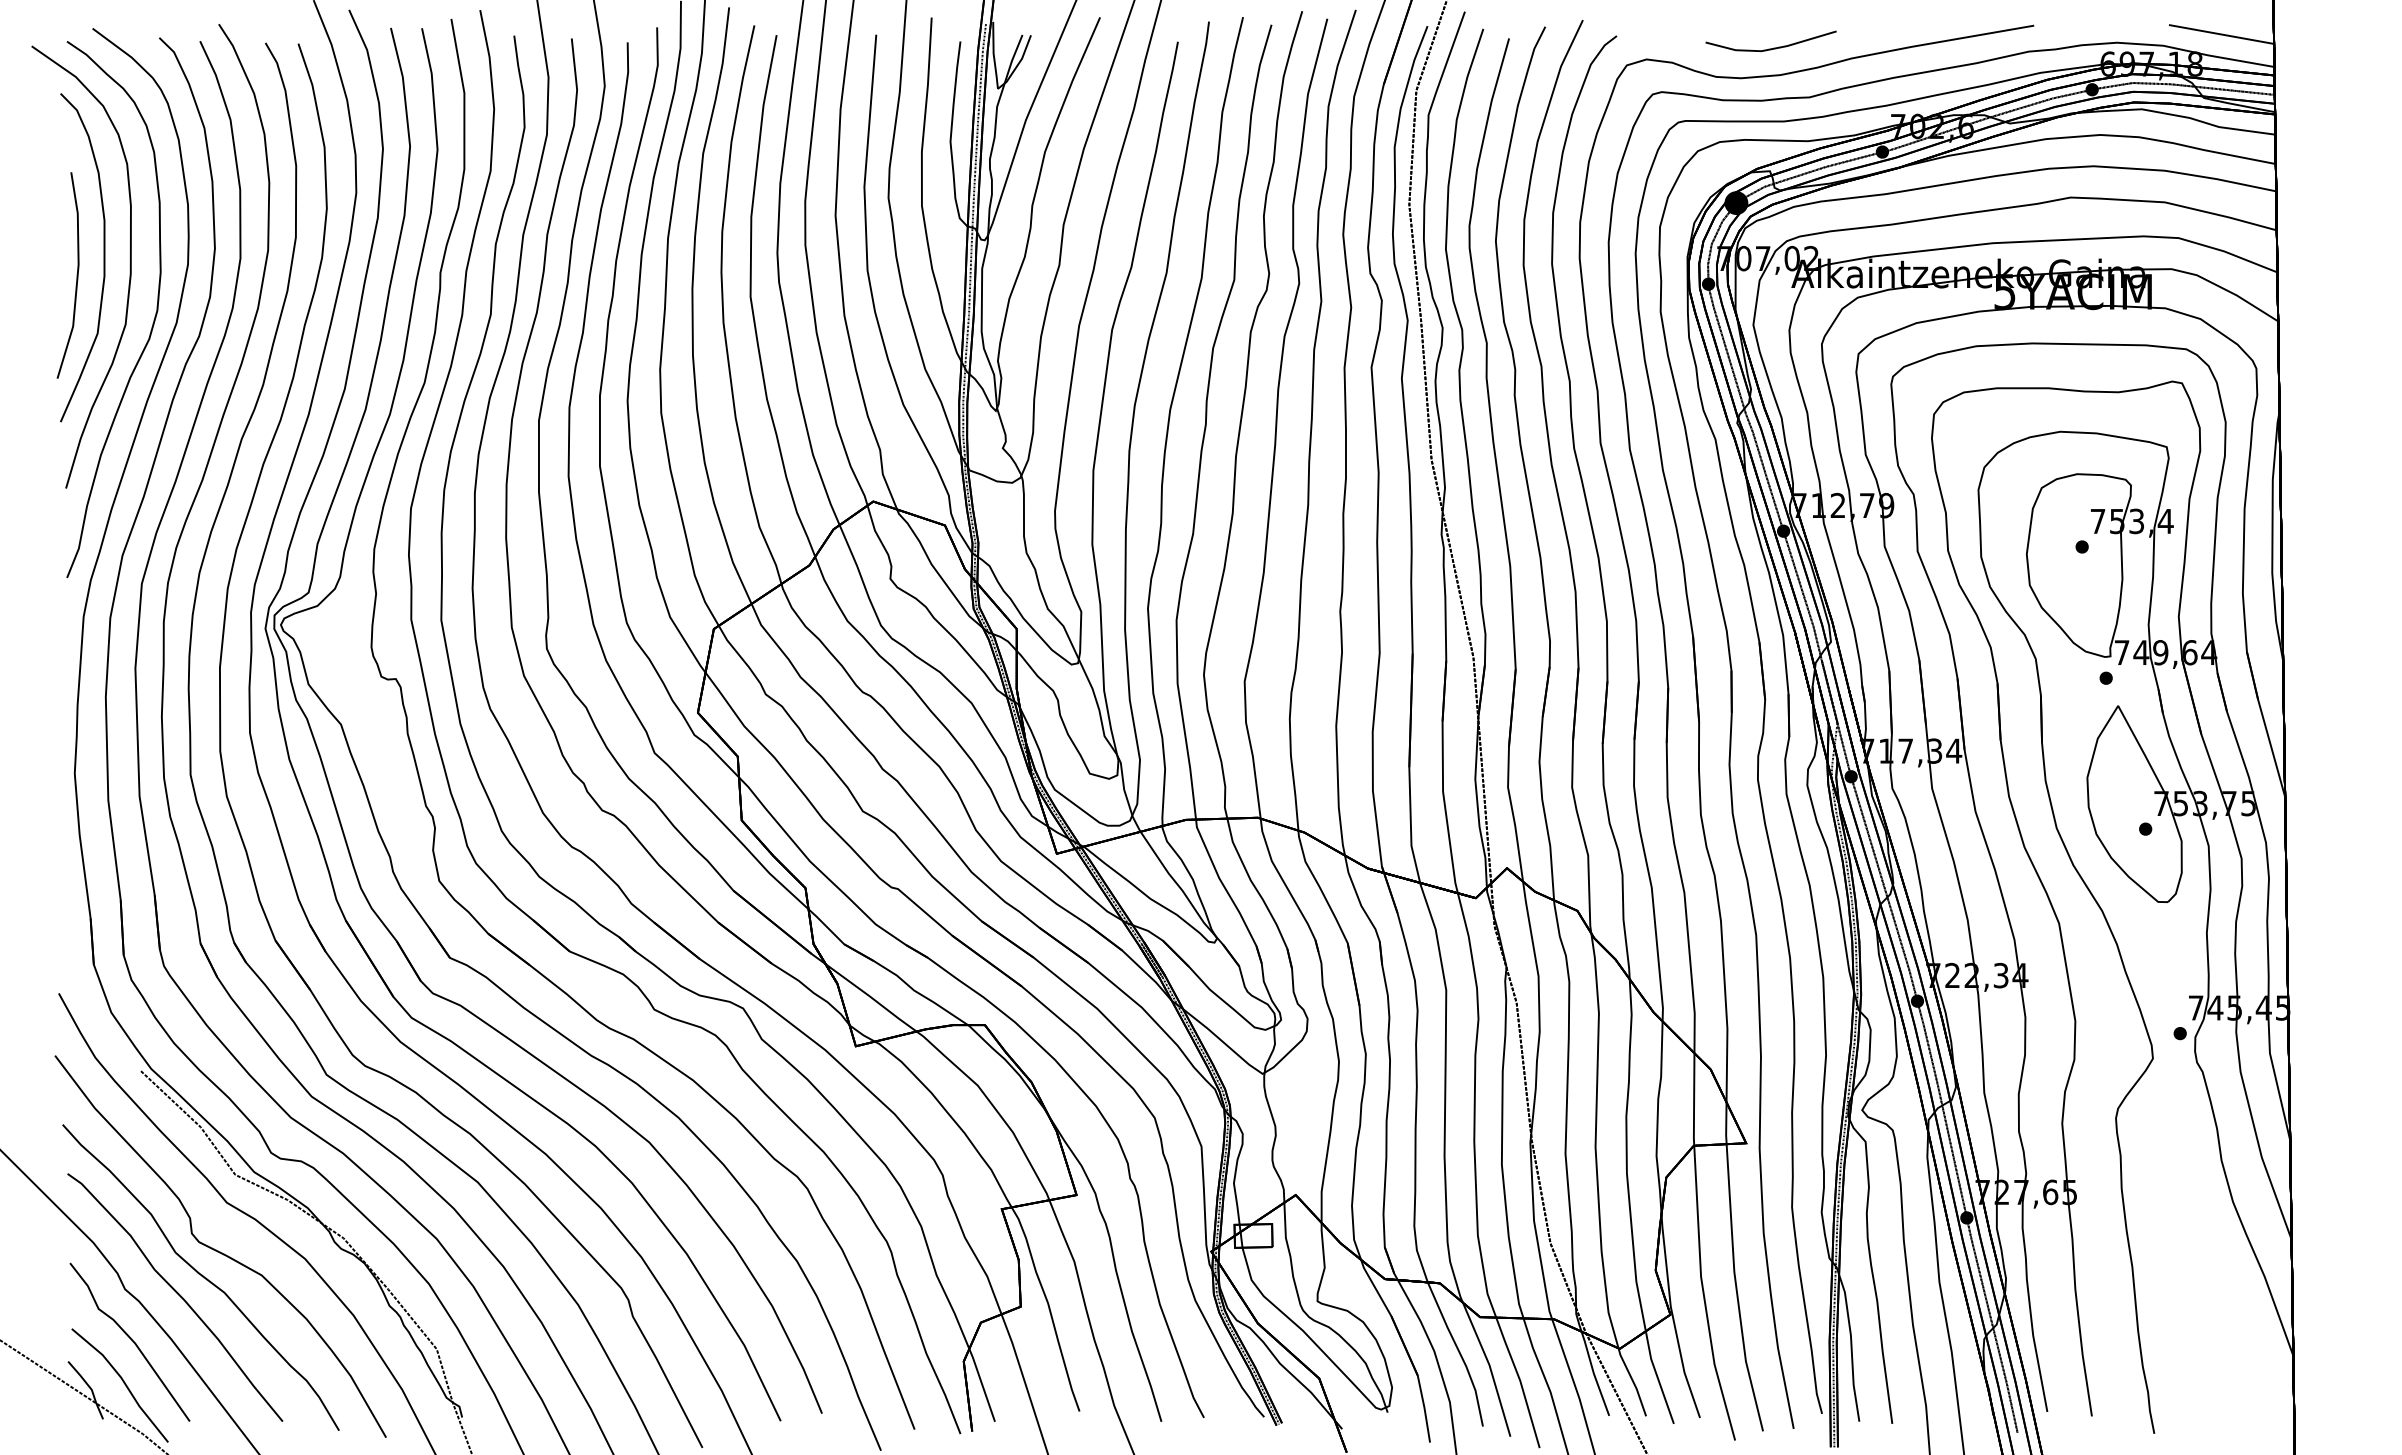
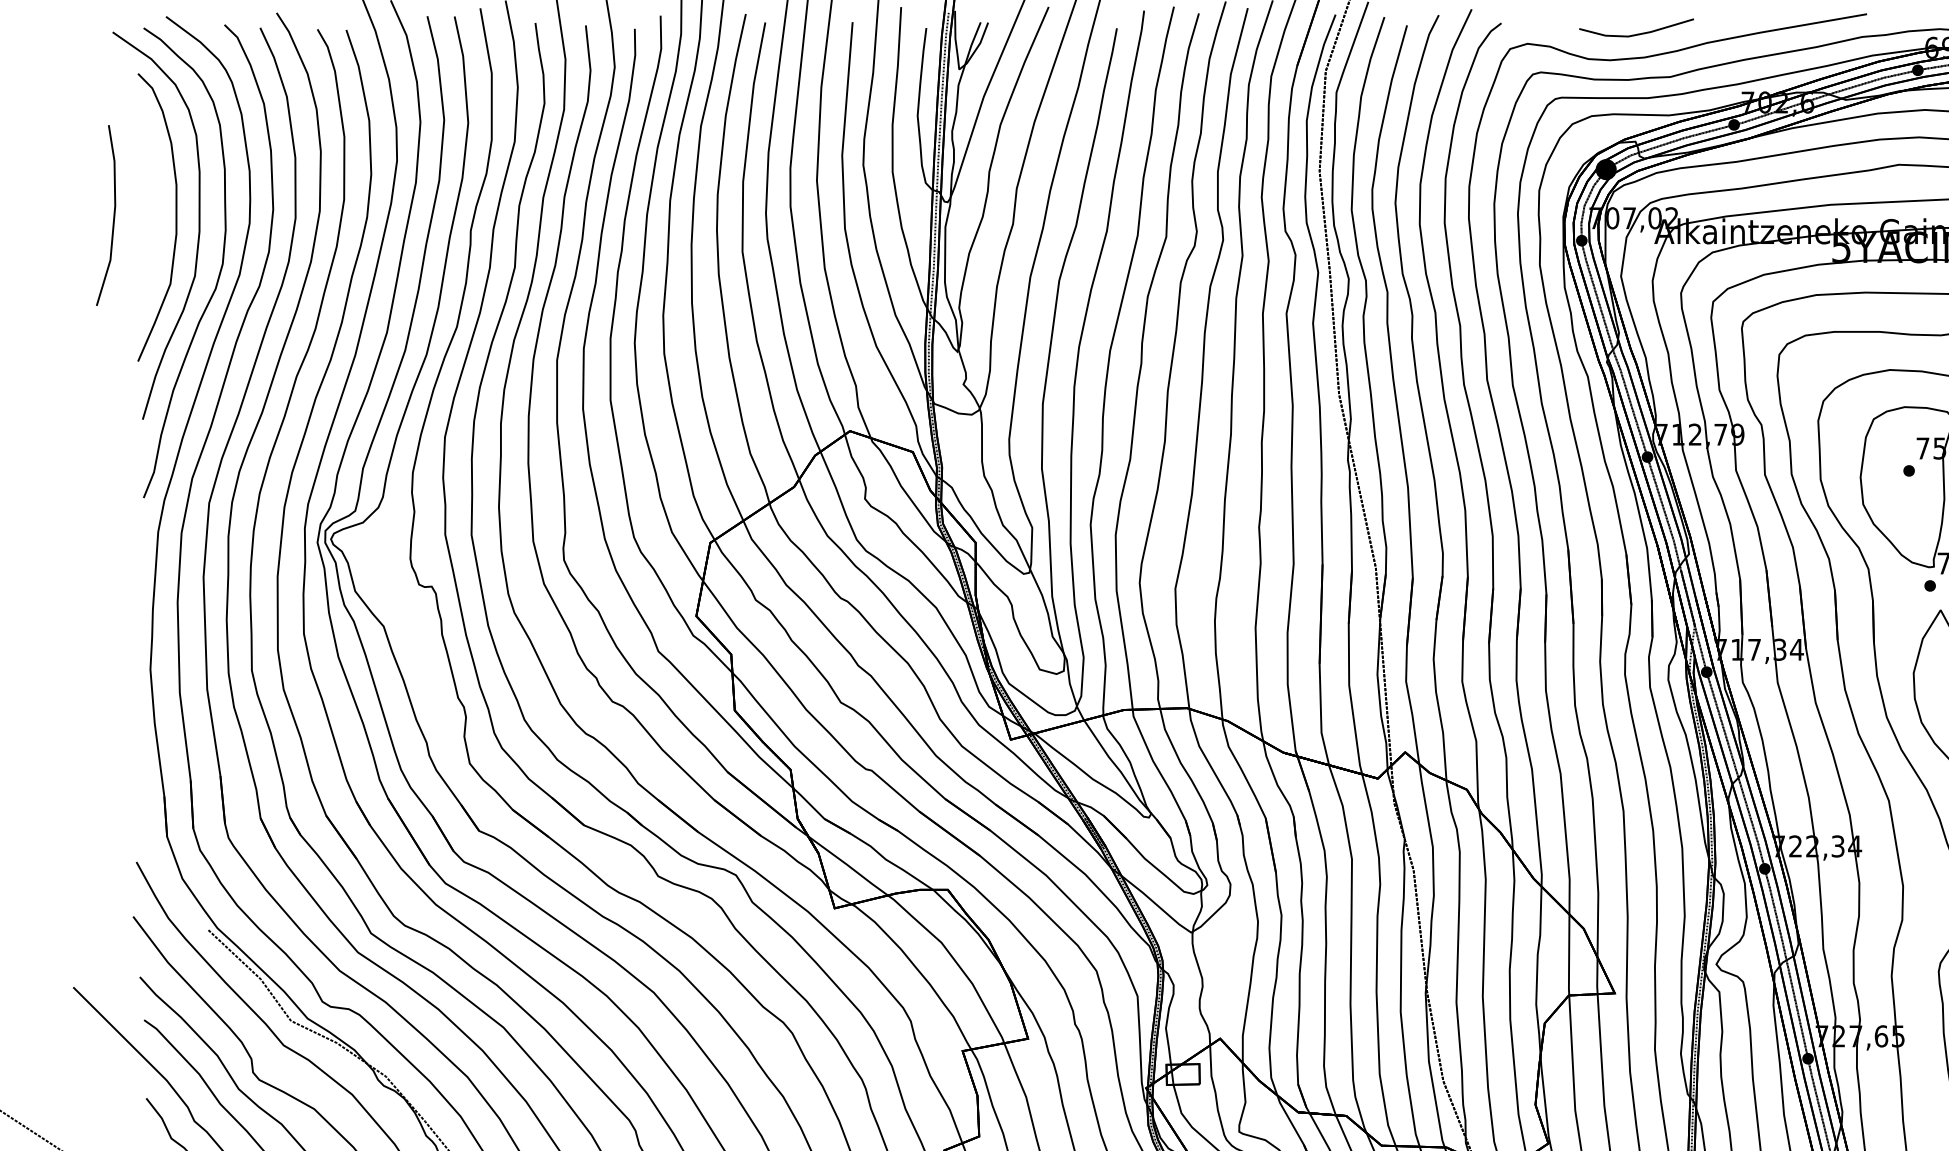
part: (76, 275) -> (113, 215), moved

